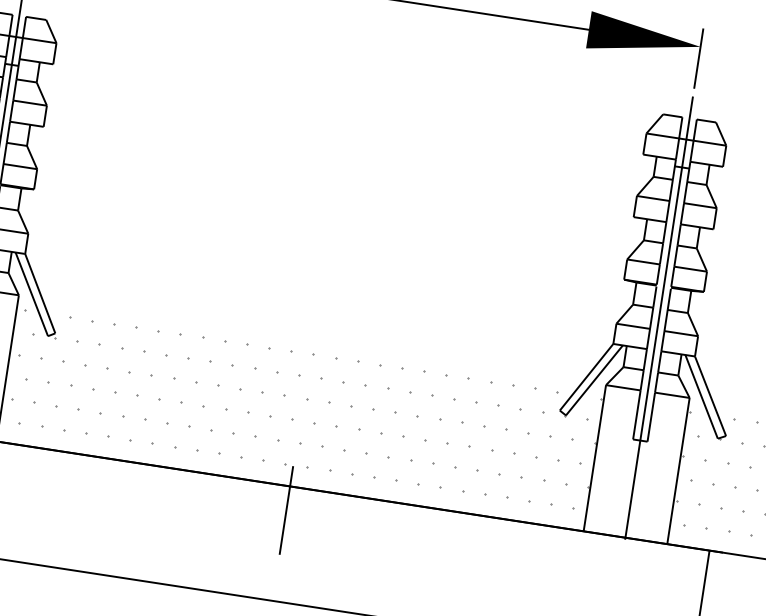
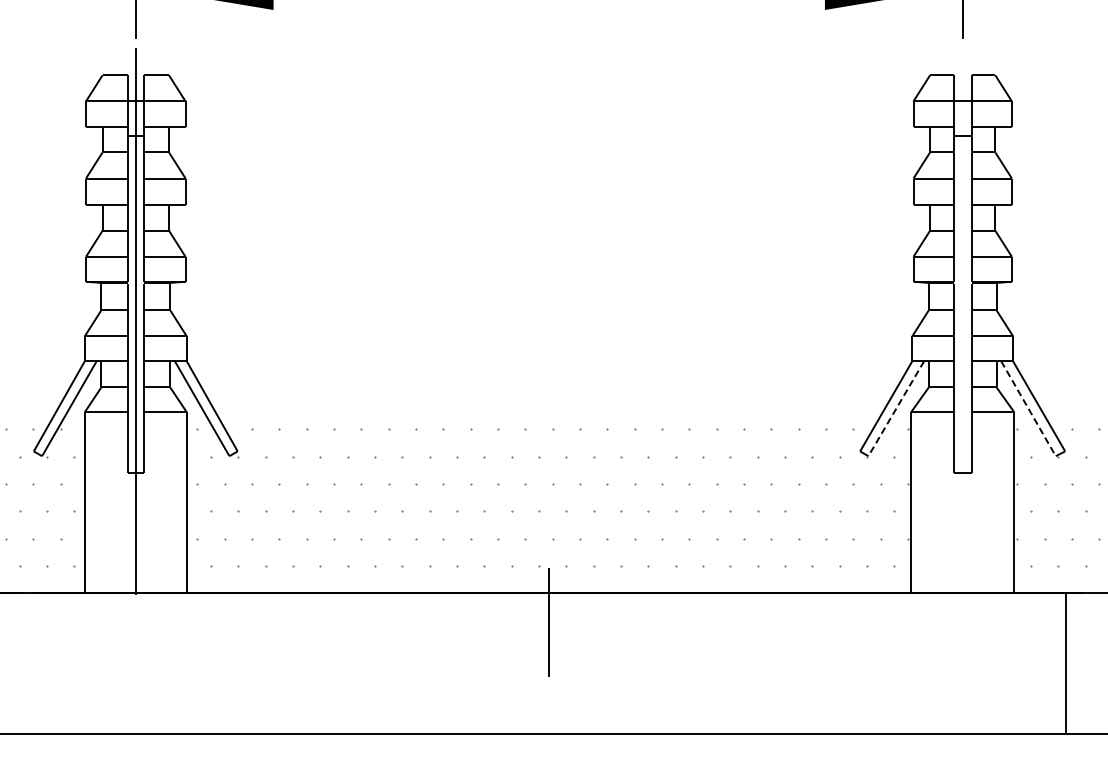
line: (657, 325) -> (962, 330), removed
line: (594, 381) -> (896, 409), solid -> dashed
line: (701, 396) -> (1028, 408), solid -> dashed

